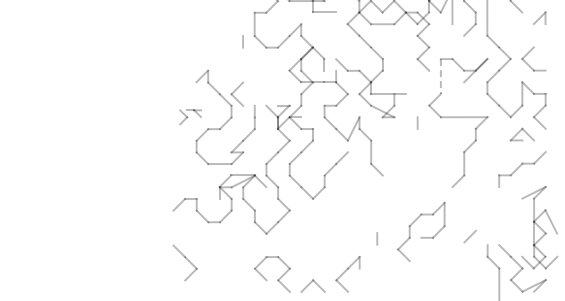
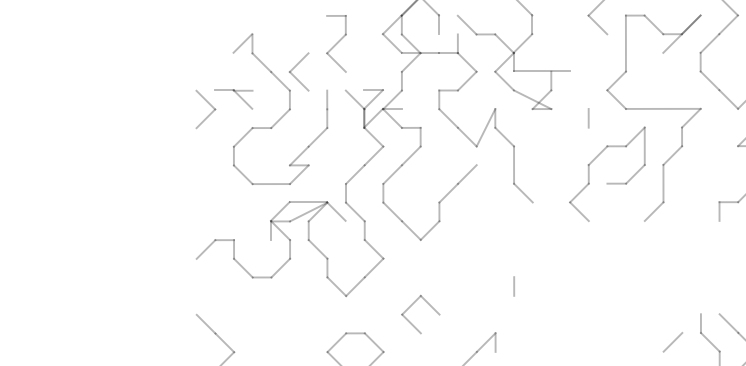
part: (260, 76) -> (336, 43), added
line: (440, 77) -> (625, 45), dashed -> solid
part: (190, 116) -> (224, 107), size x1.67
part: (421, 231) -> (607, 173), moved
line: (469, 236) -> (671, 342), moved
line: (376, 238) -> (512, 285), moved
part: (308, 239) -> (413, 305), added

